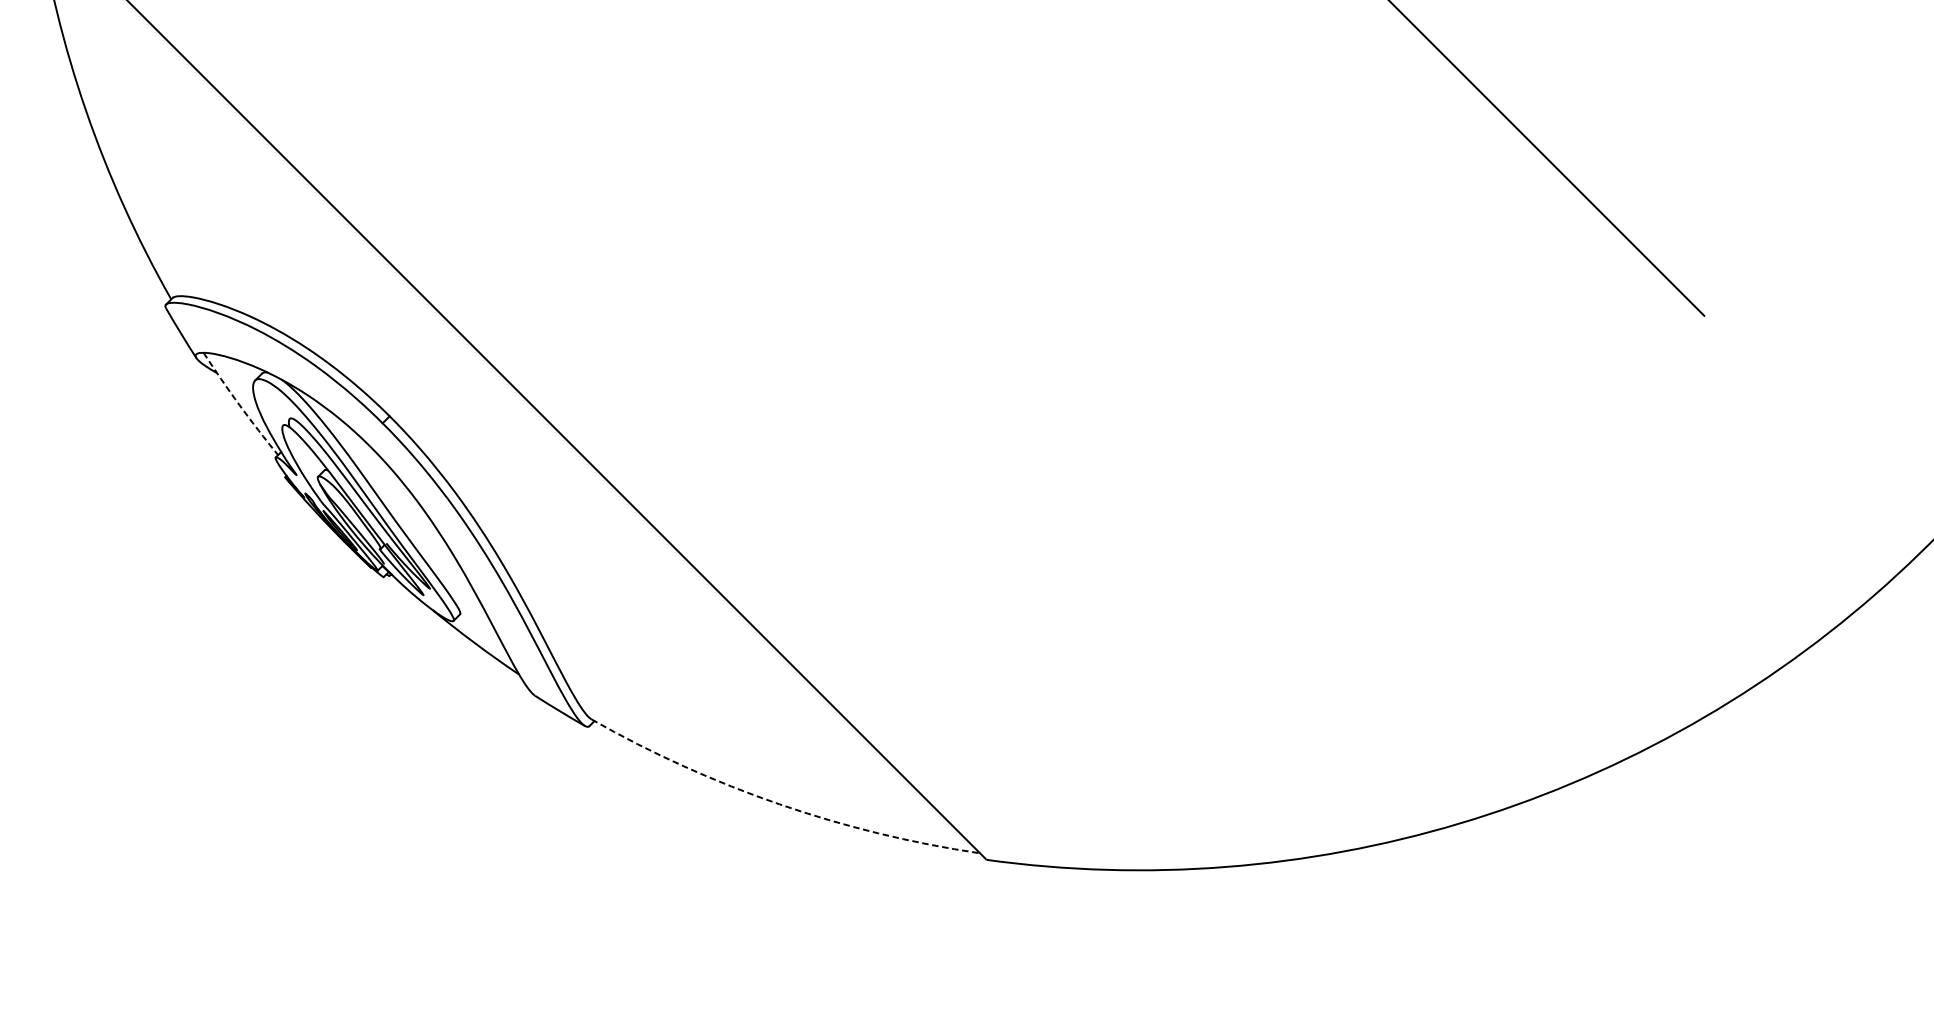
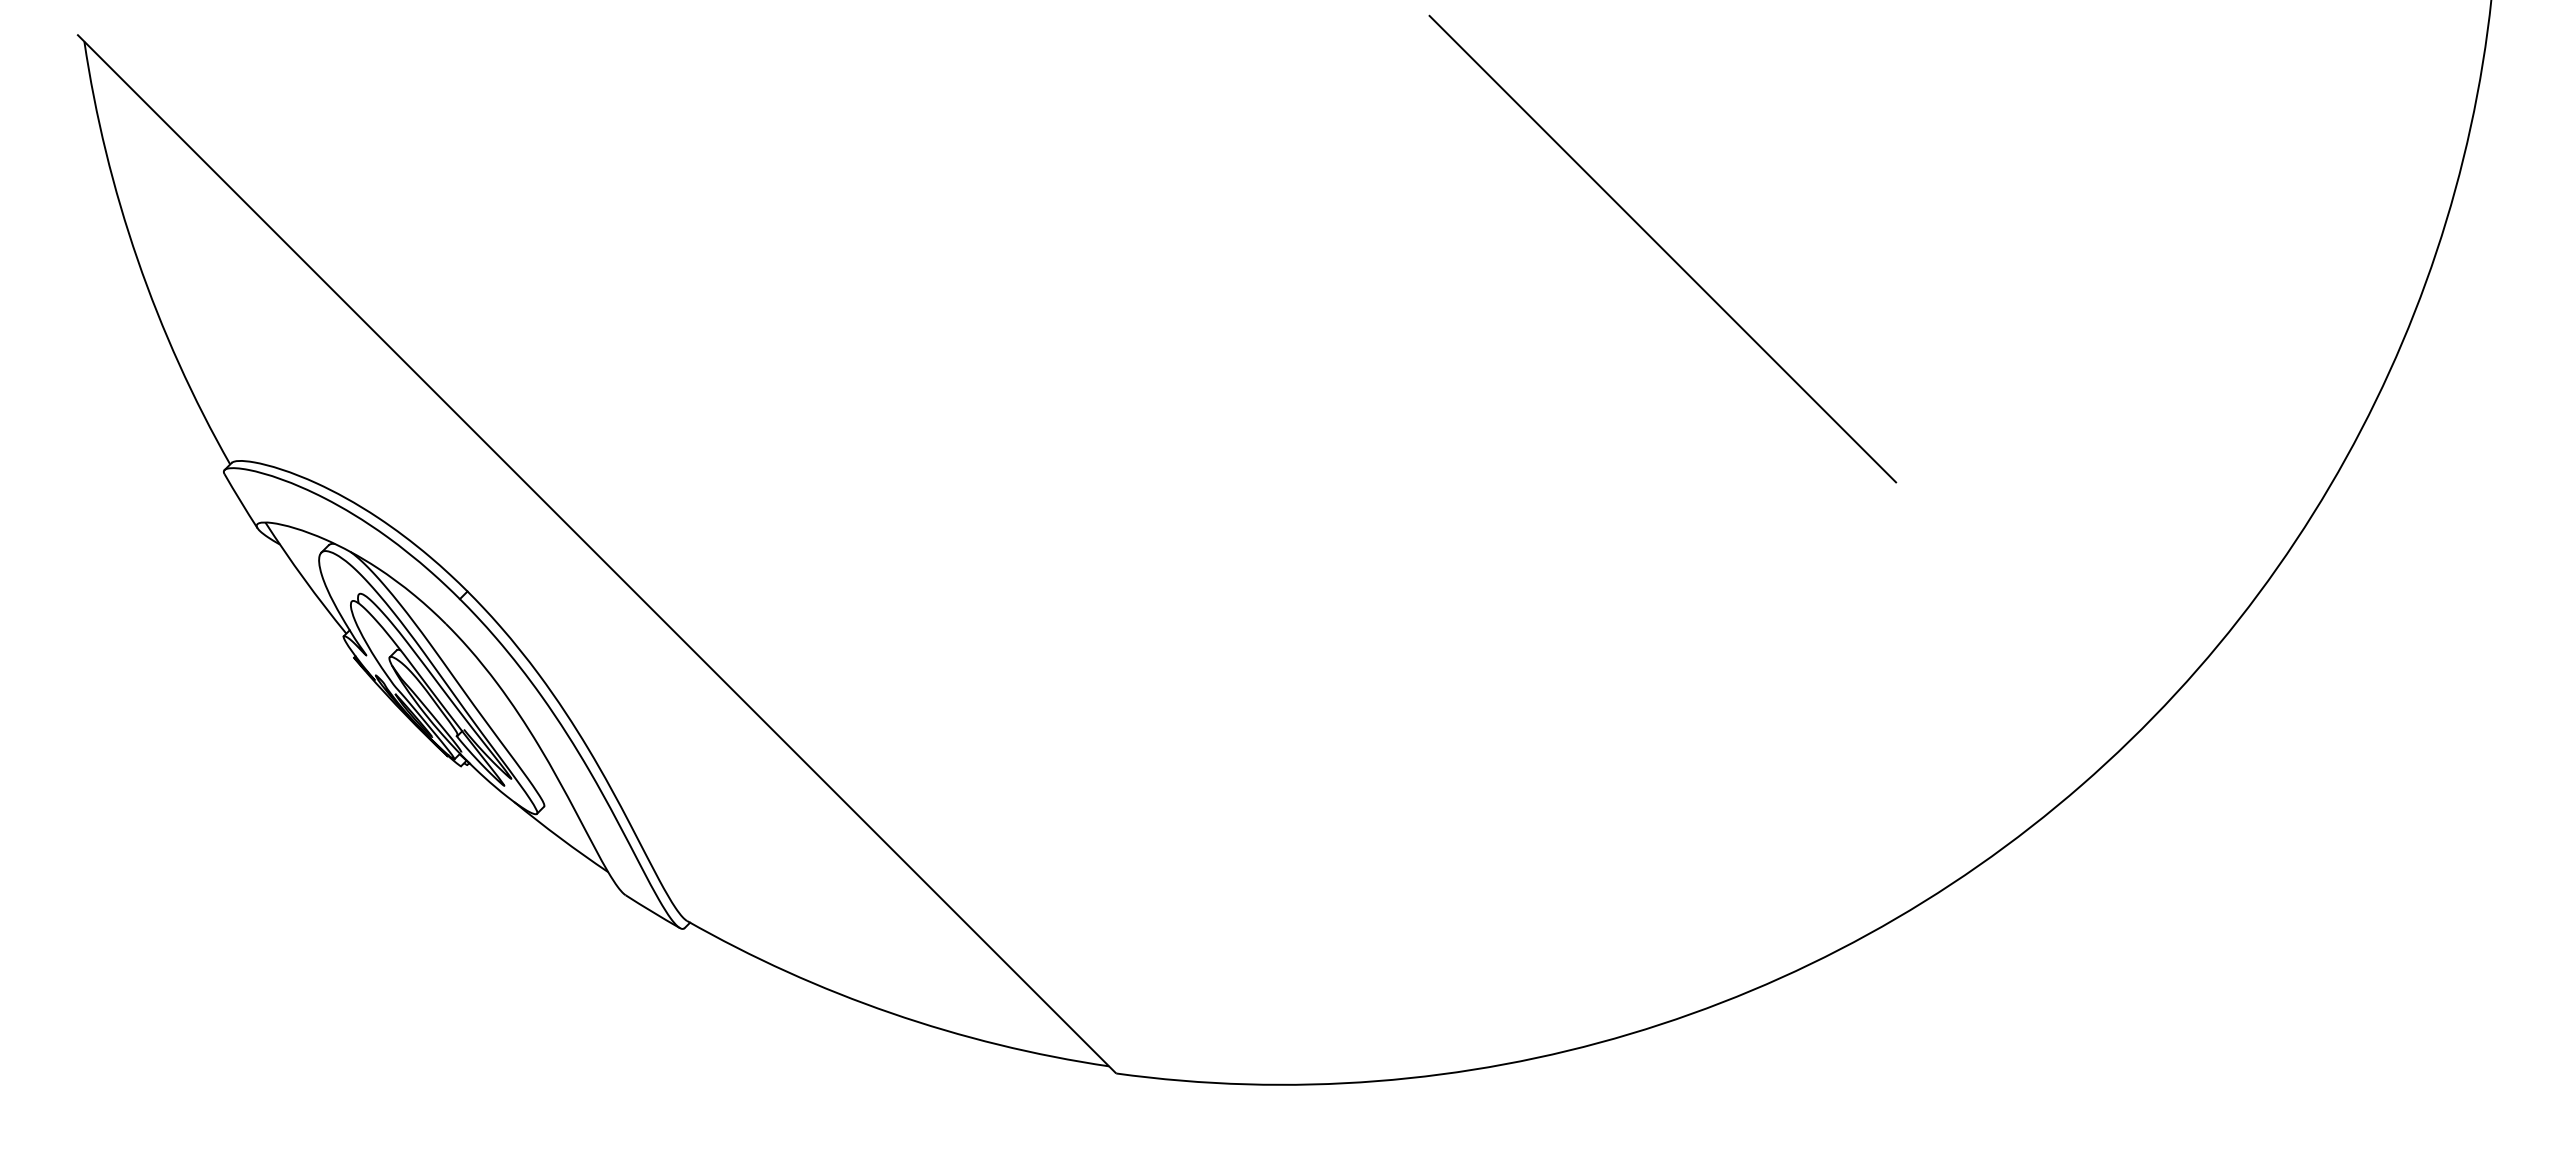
arc: (239, 405) -> (304, 579), dashed -> solid
arc: (779, 804) -> (891, 1013), dashed -> solid

